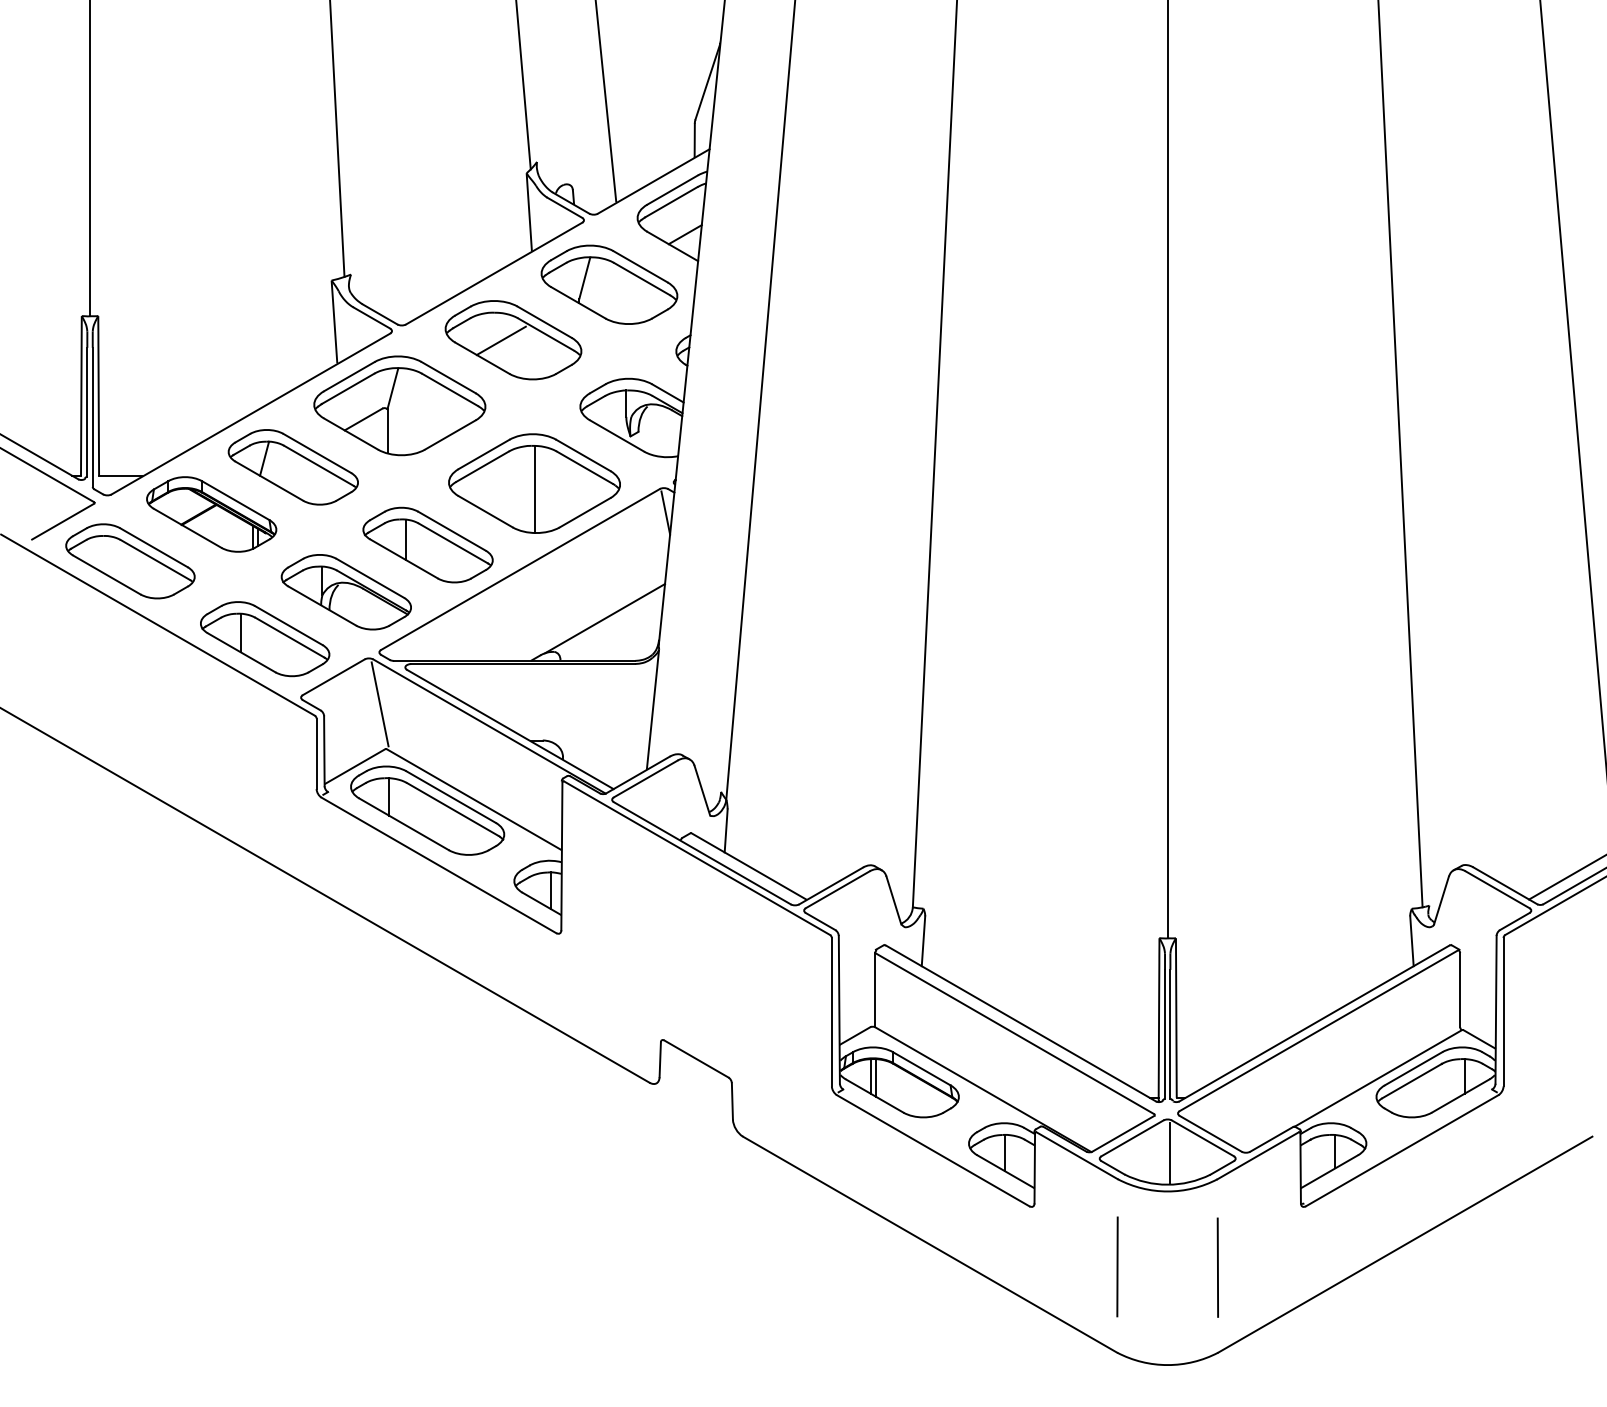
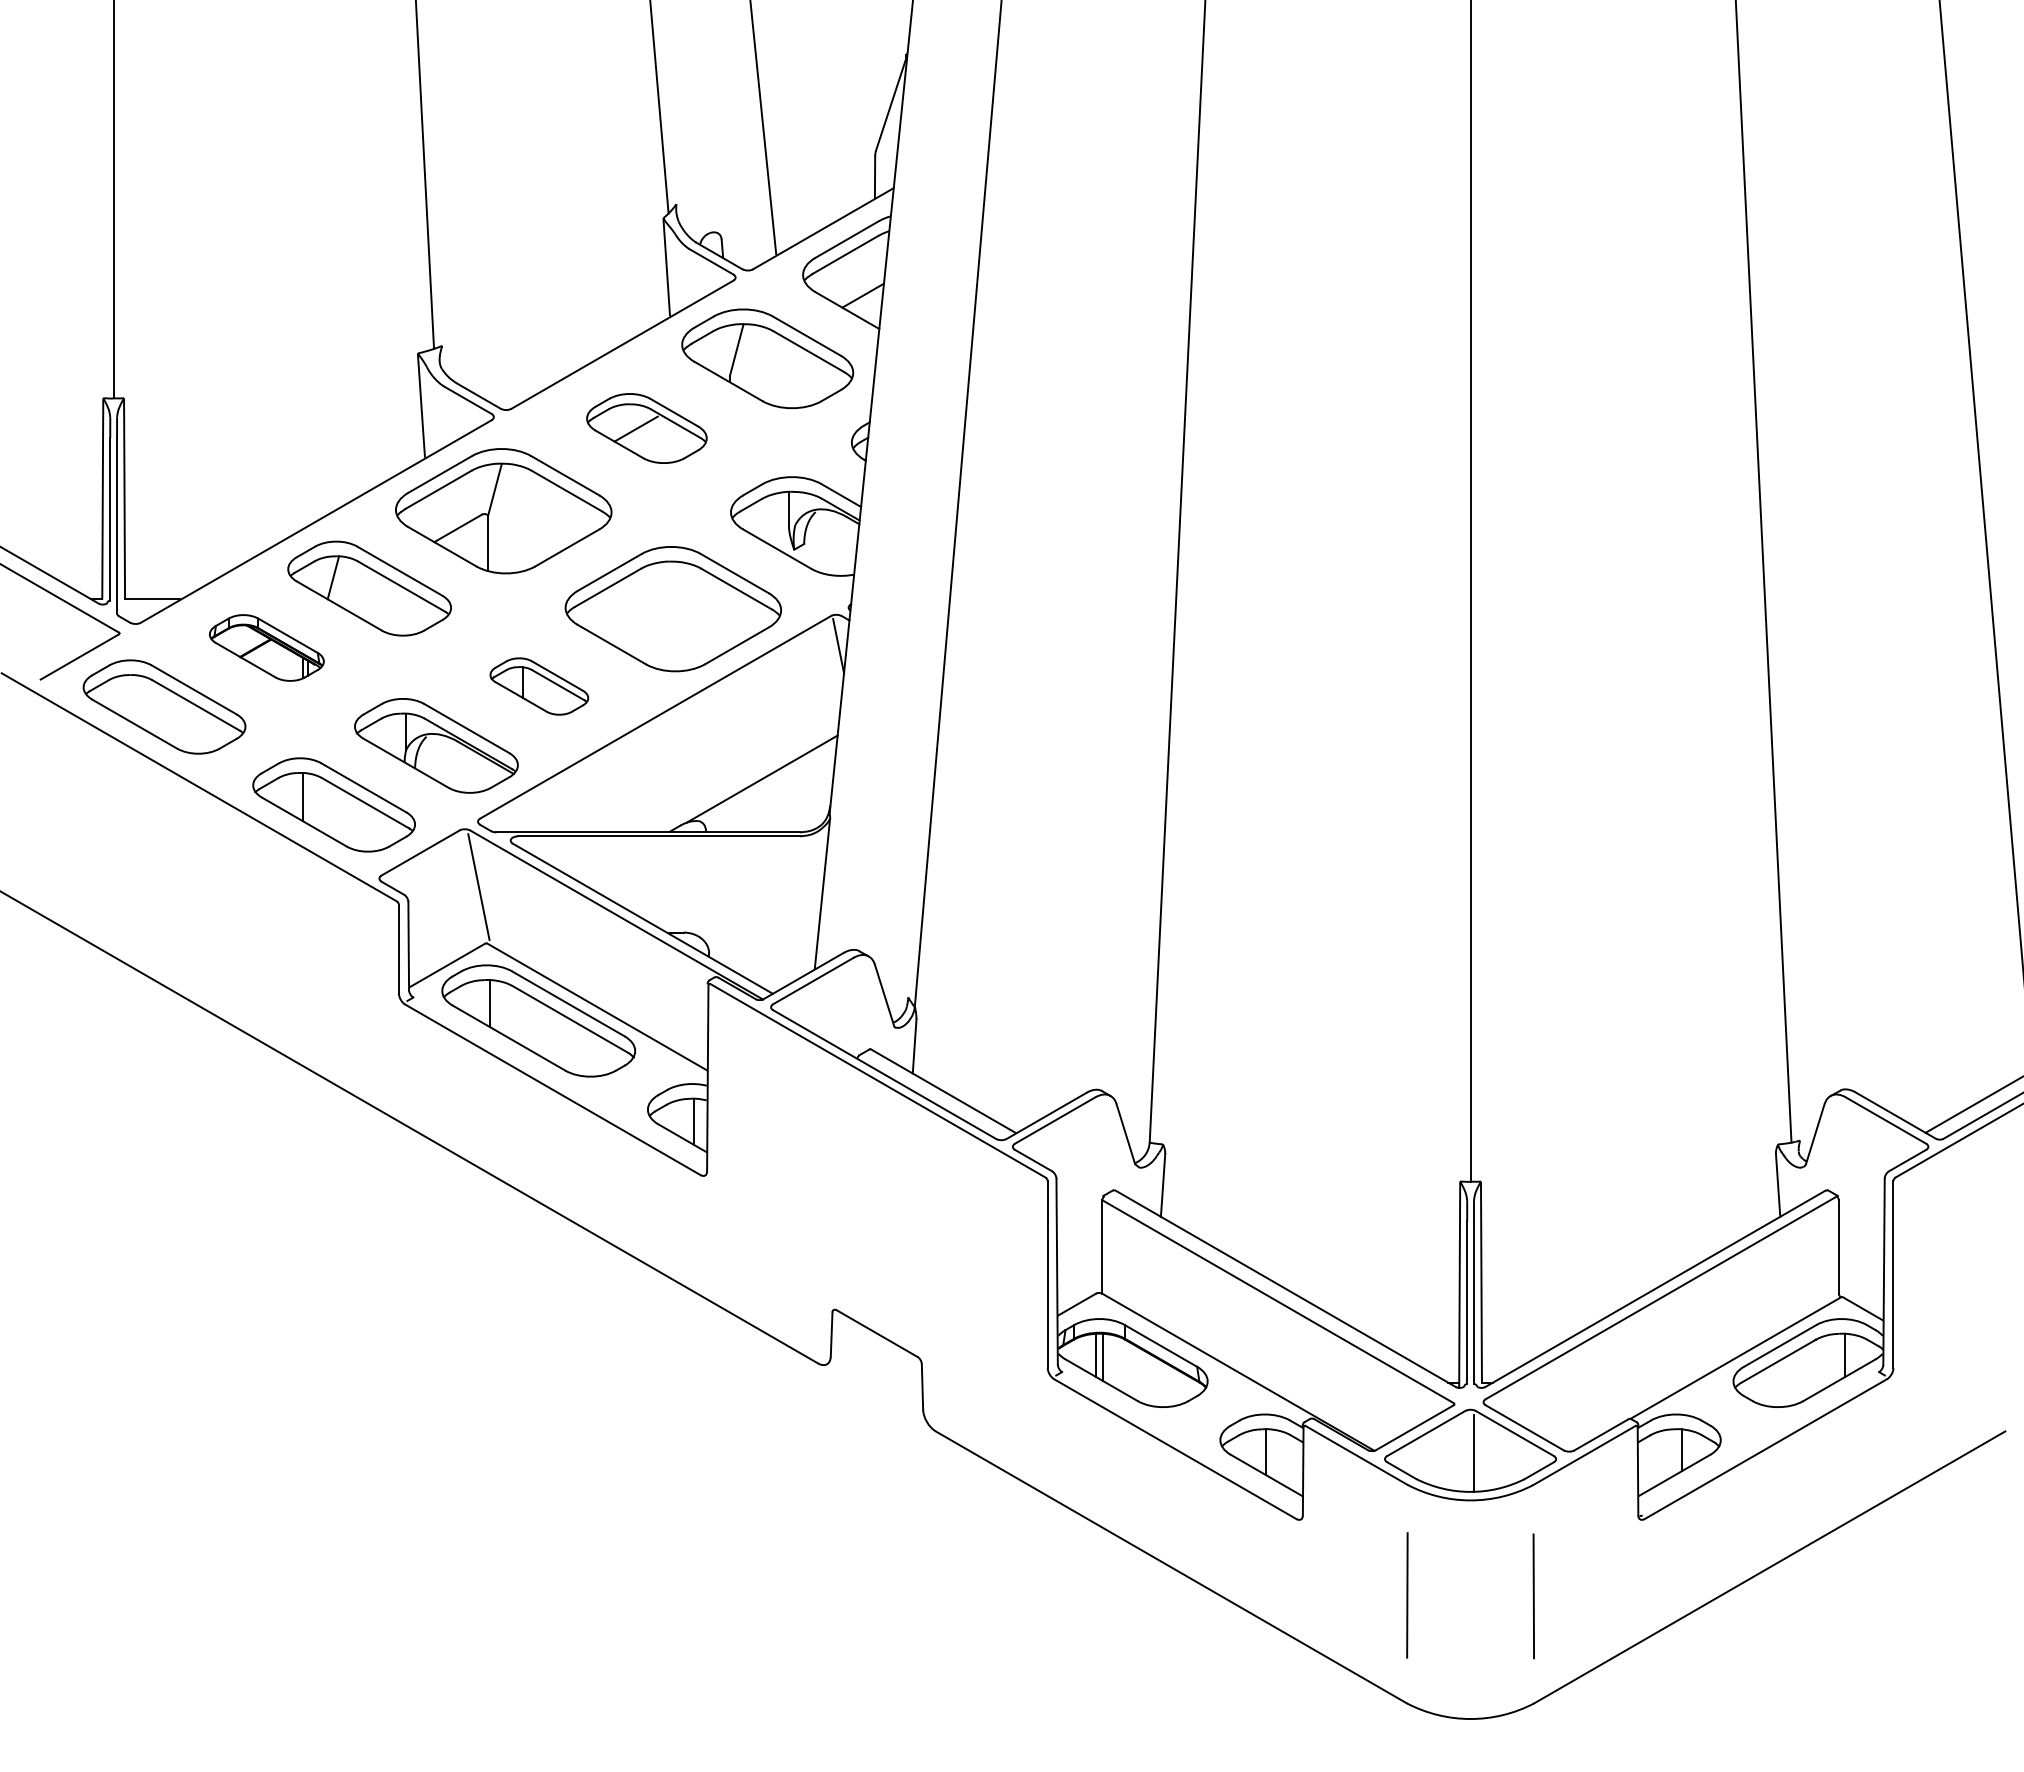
part: (513, 340) -> (646, 428), size x0.7
line: (535, 489) -> (674, 616), removed
part: (211, 514) -> (266, 647), size x0.7
part: (428, 545) -> (539, 686), size x0.6

